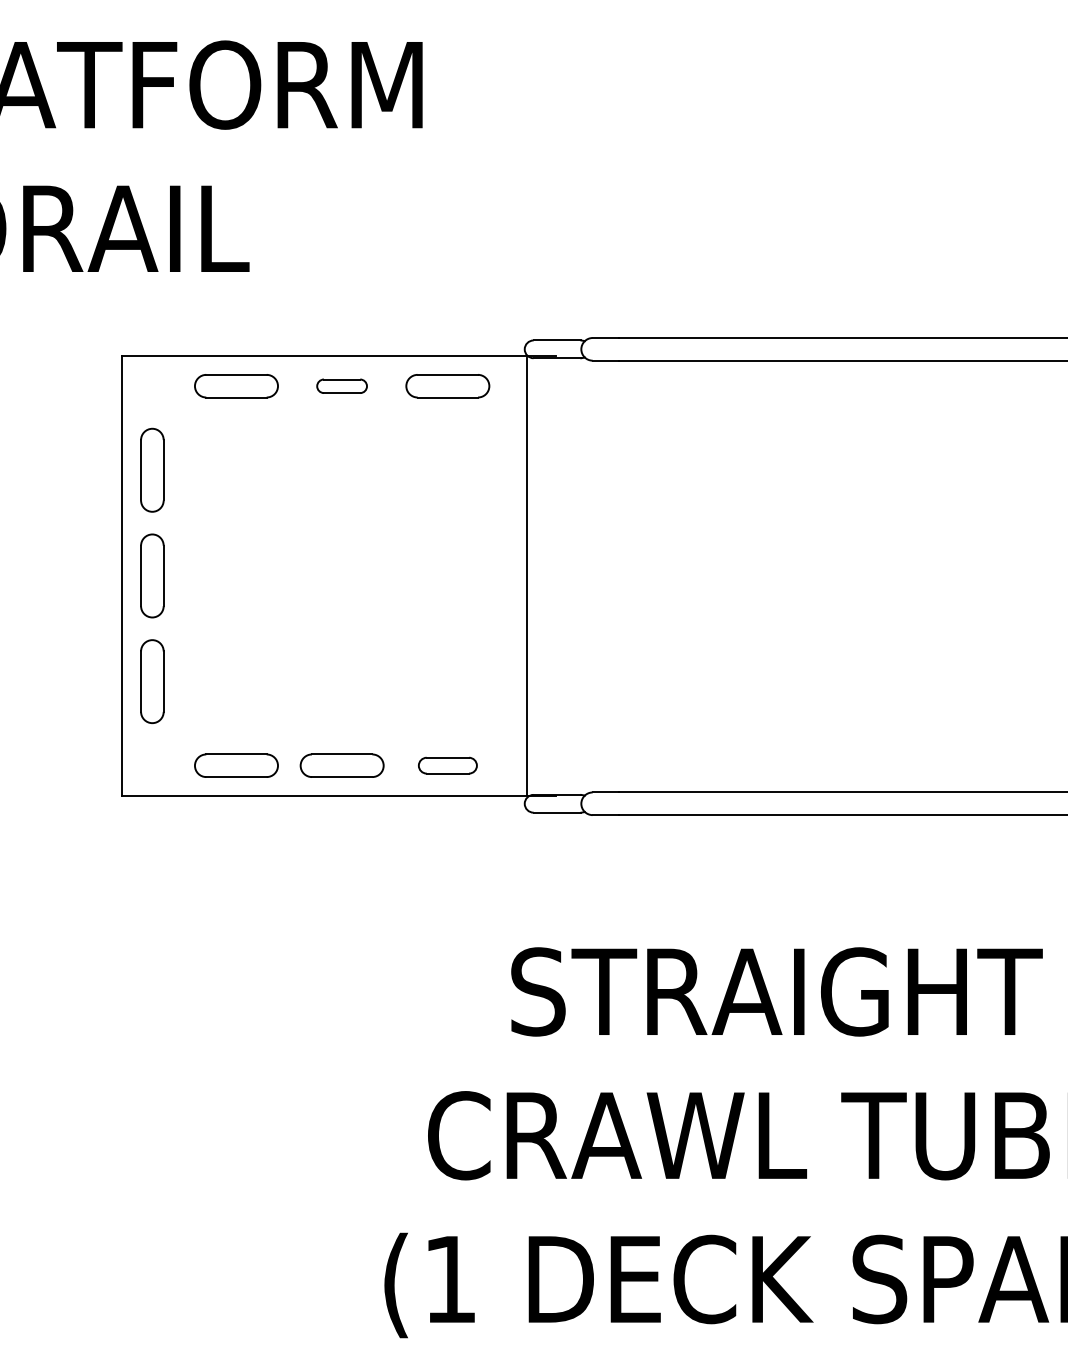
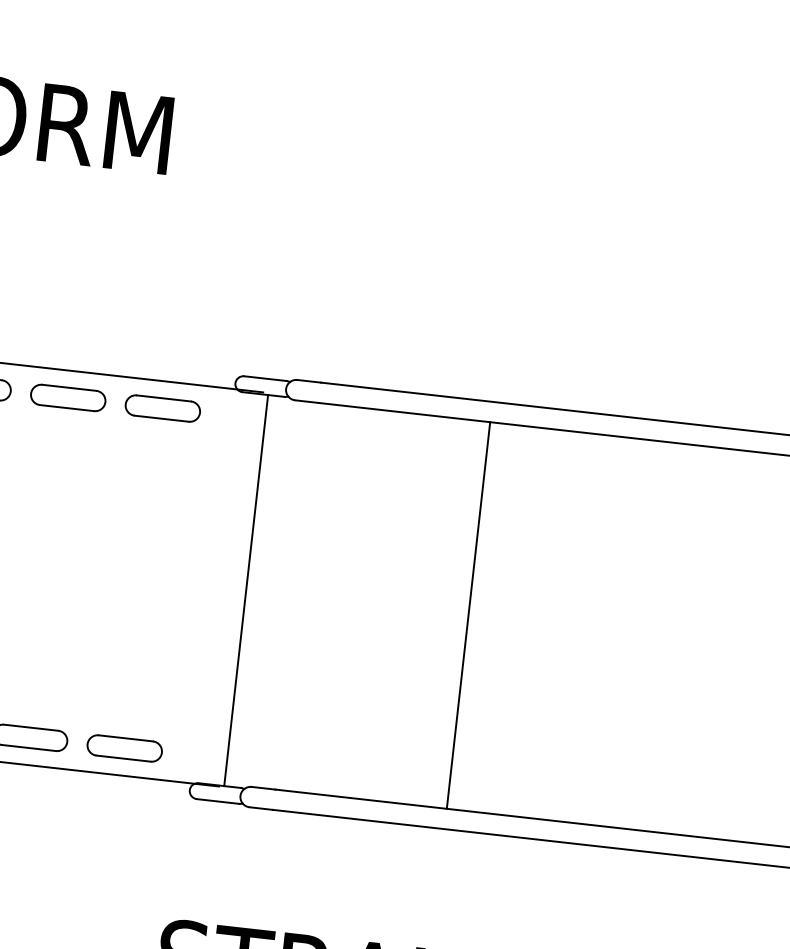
part: (341, 386) -> (67, 398), size x1.67
line: (527, 576) -> (246, 590), moved
line: (810, 576) -> (468, 615), added
part: (447, 765) -> (124, 748), size x1.43

